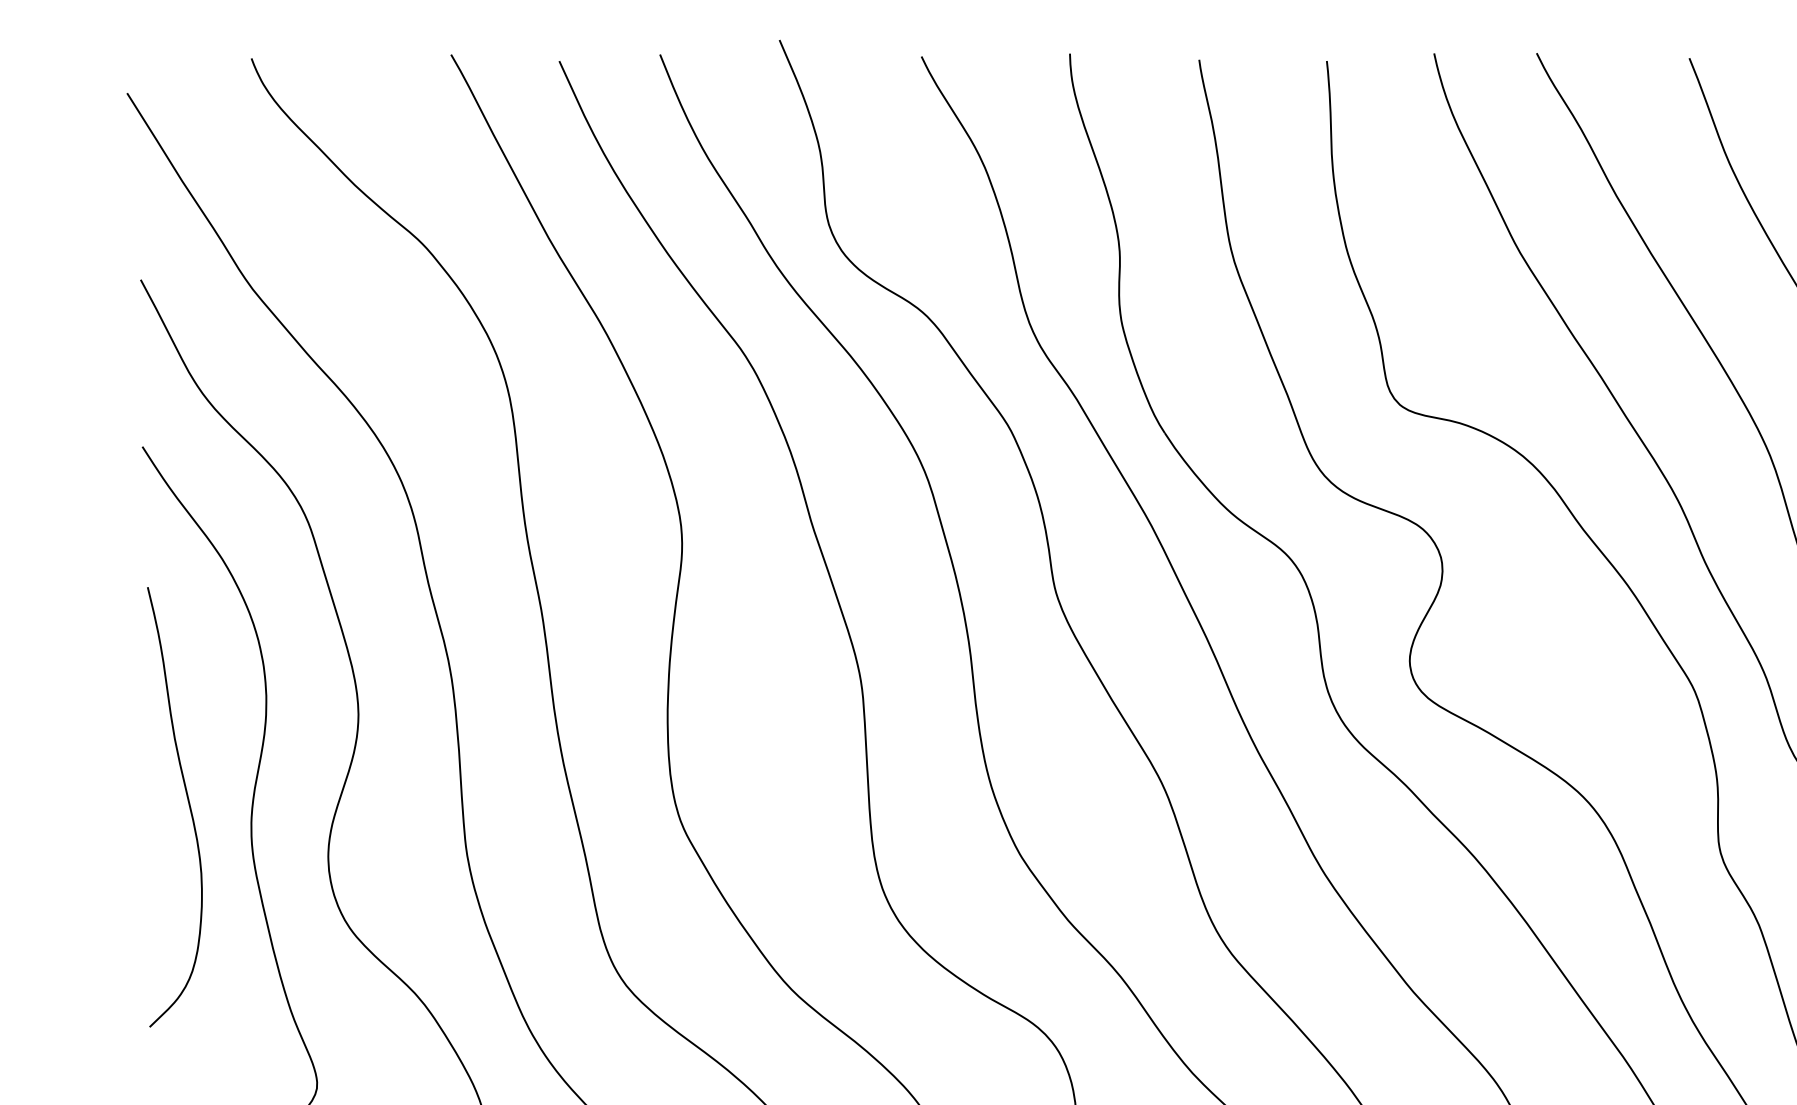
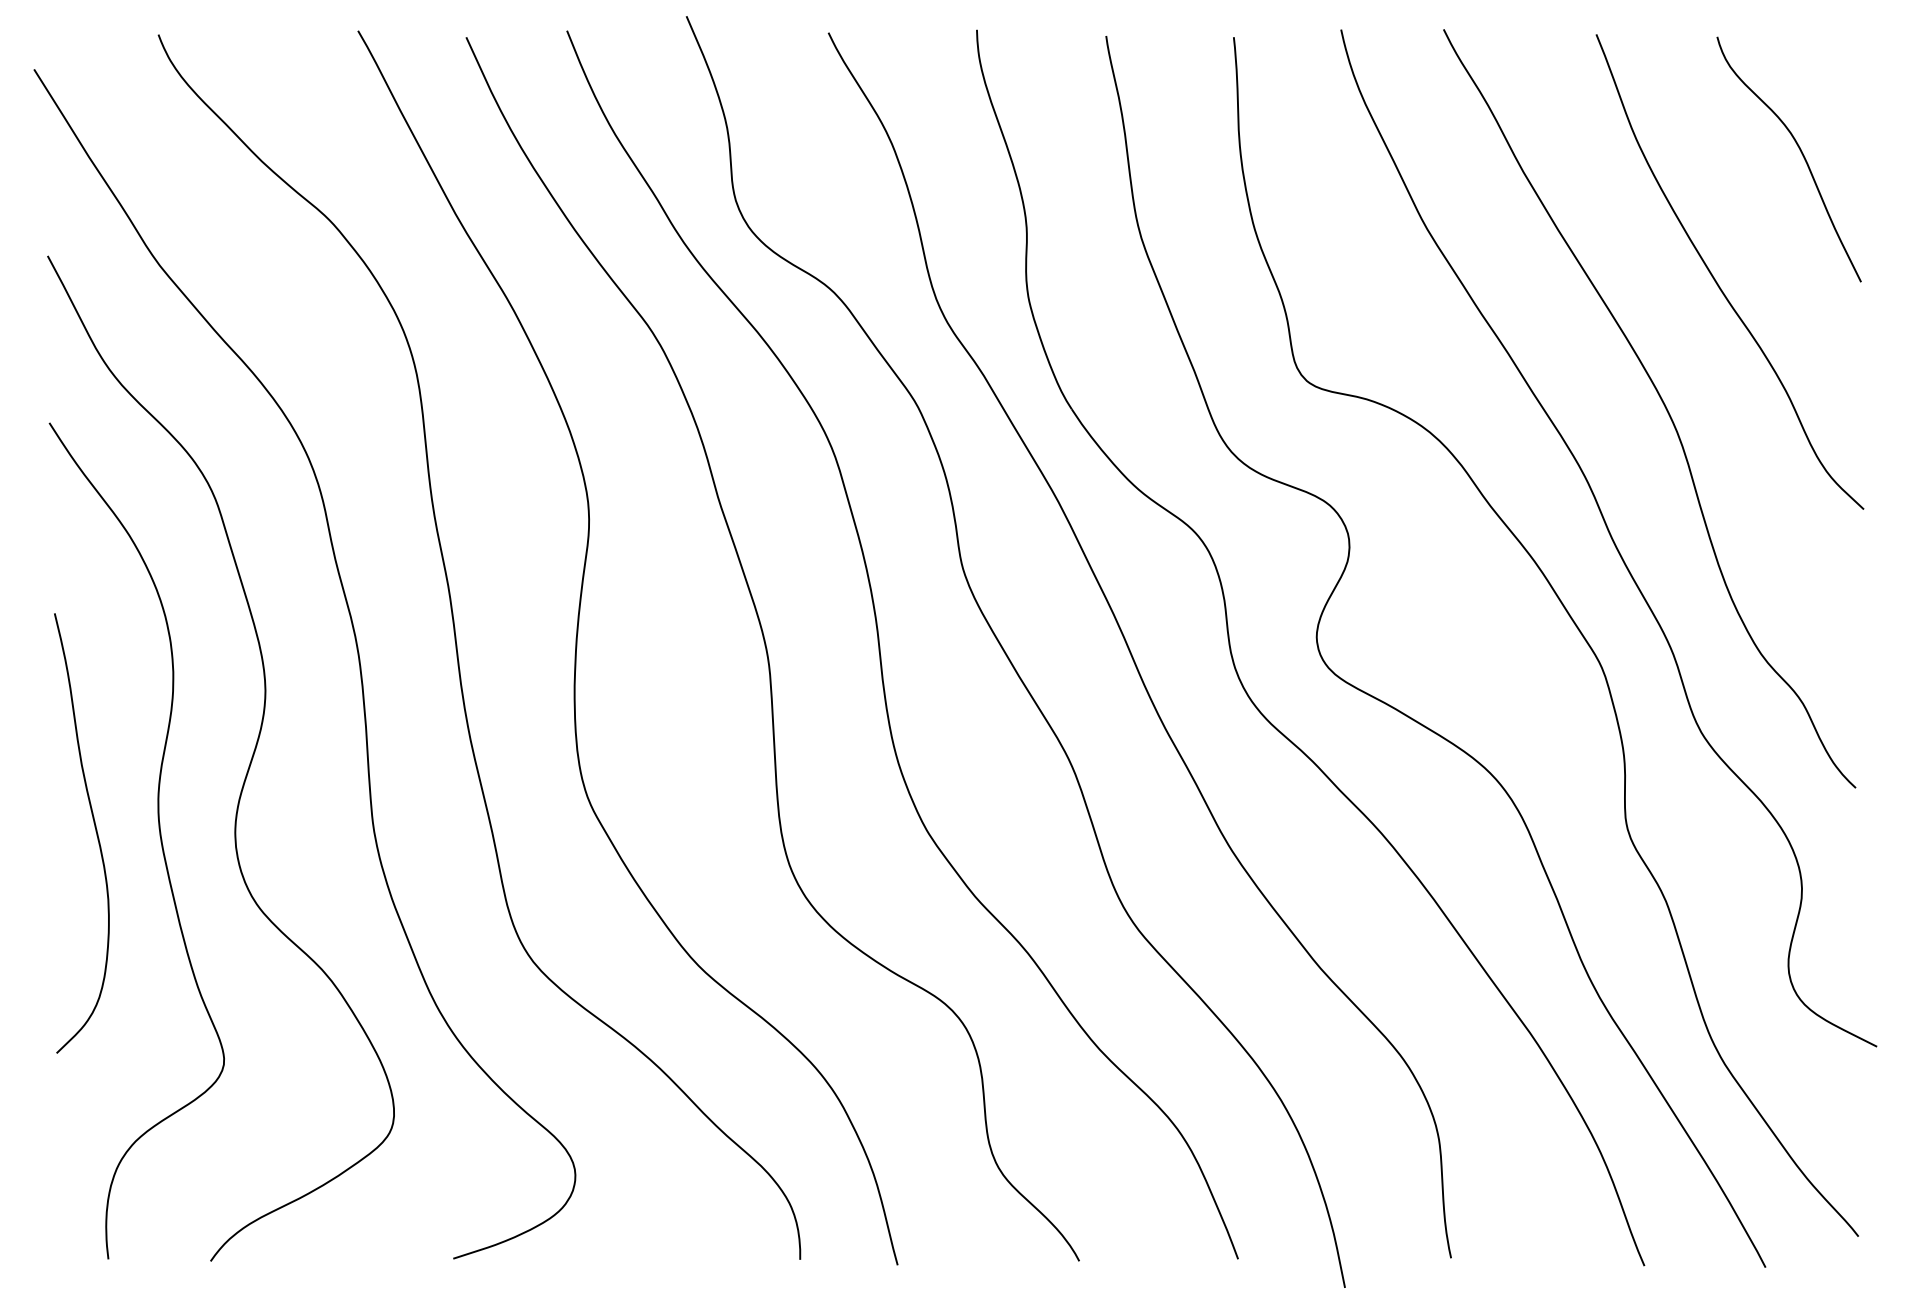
curve: (188, 805) -> (95, 831), moved

